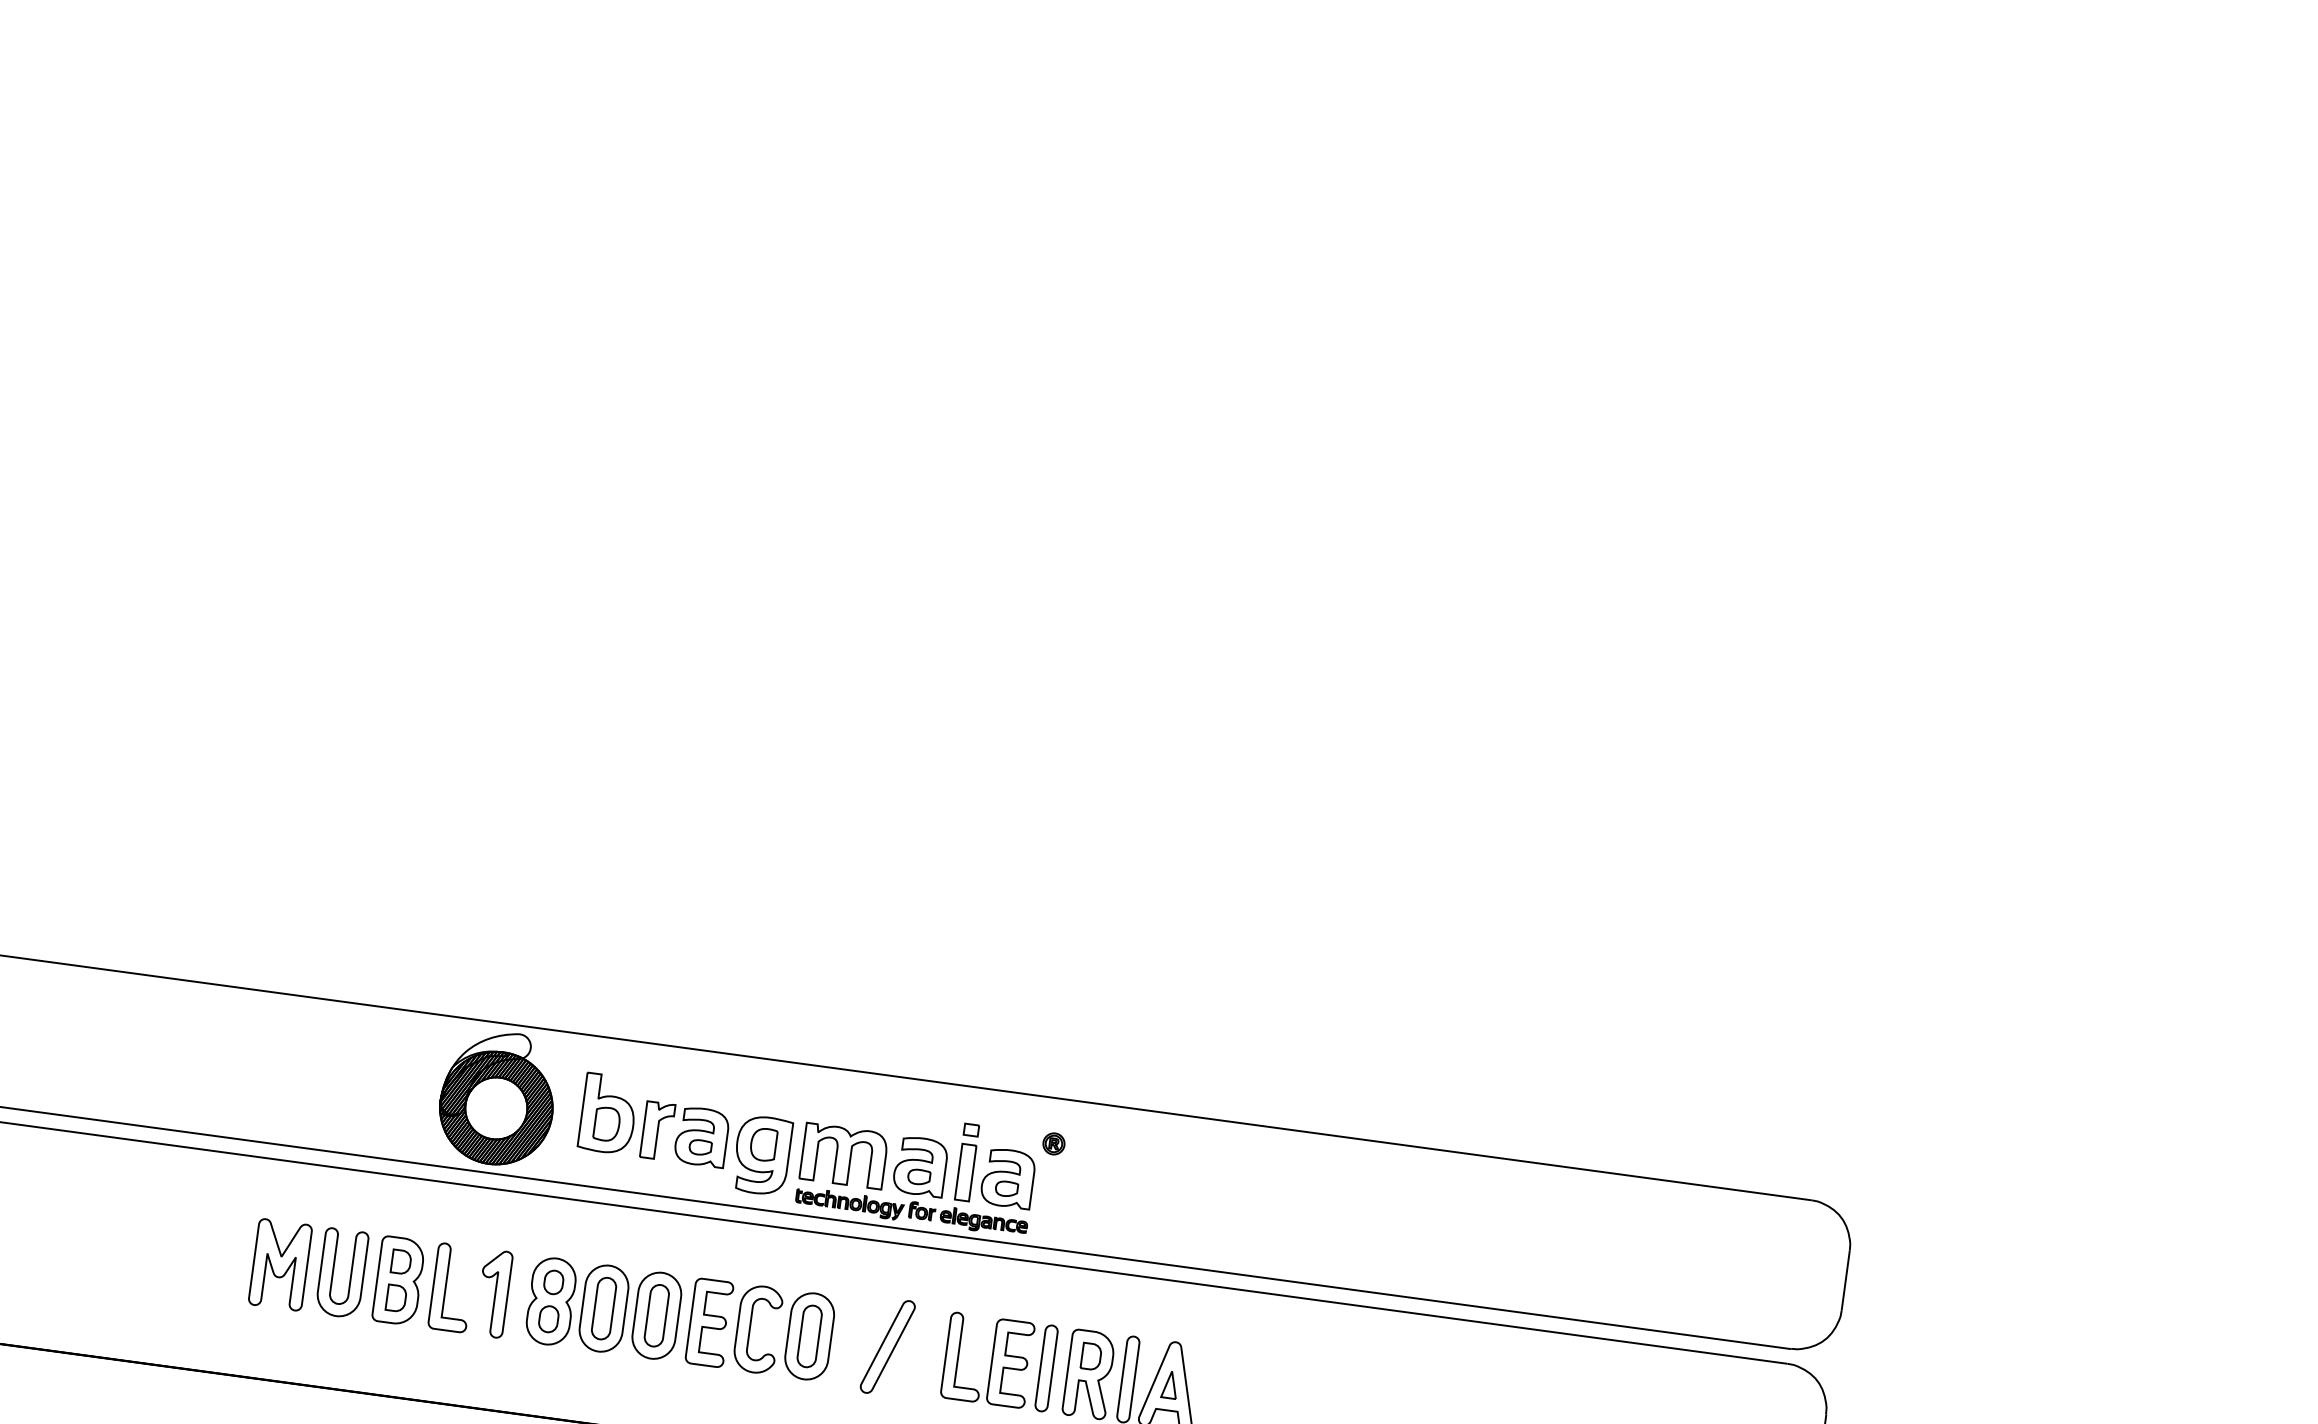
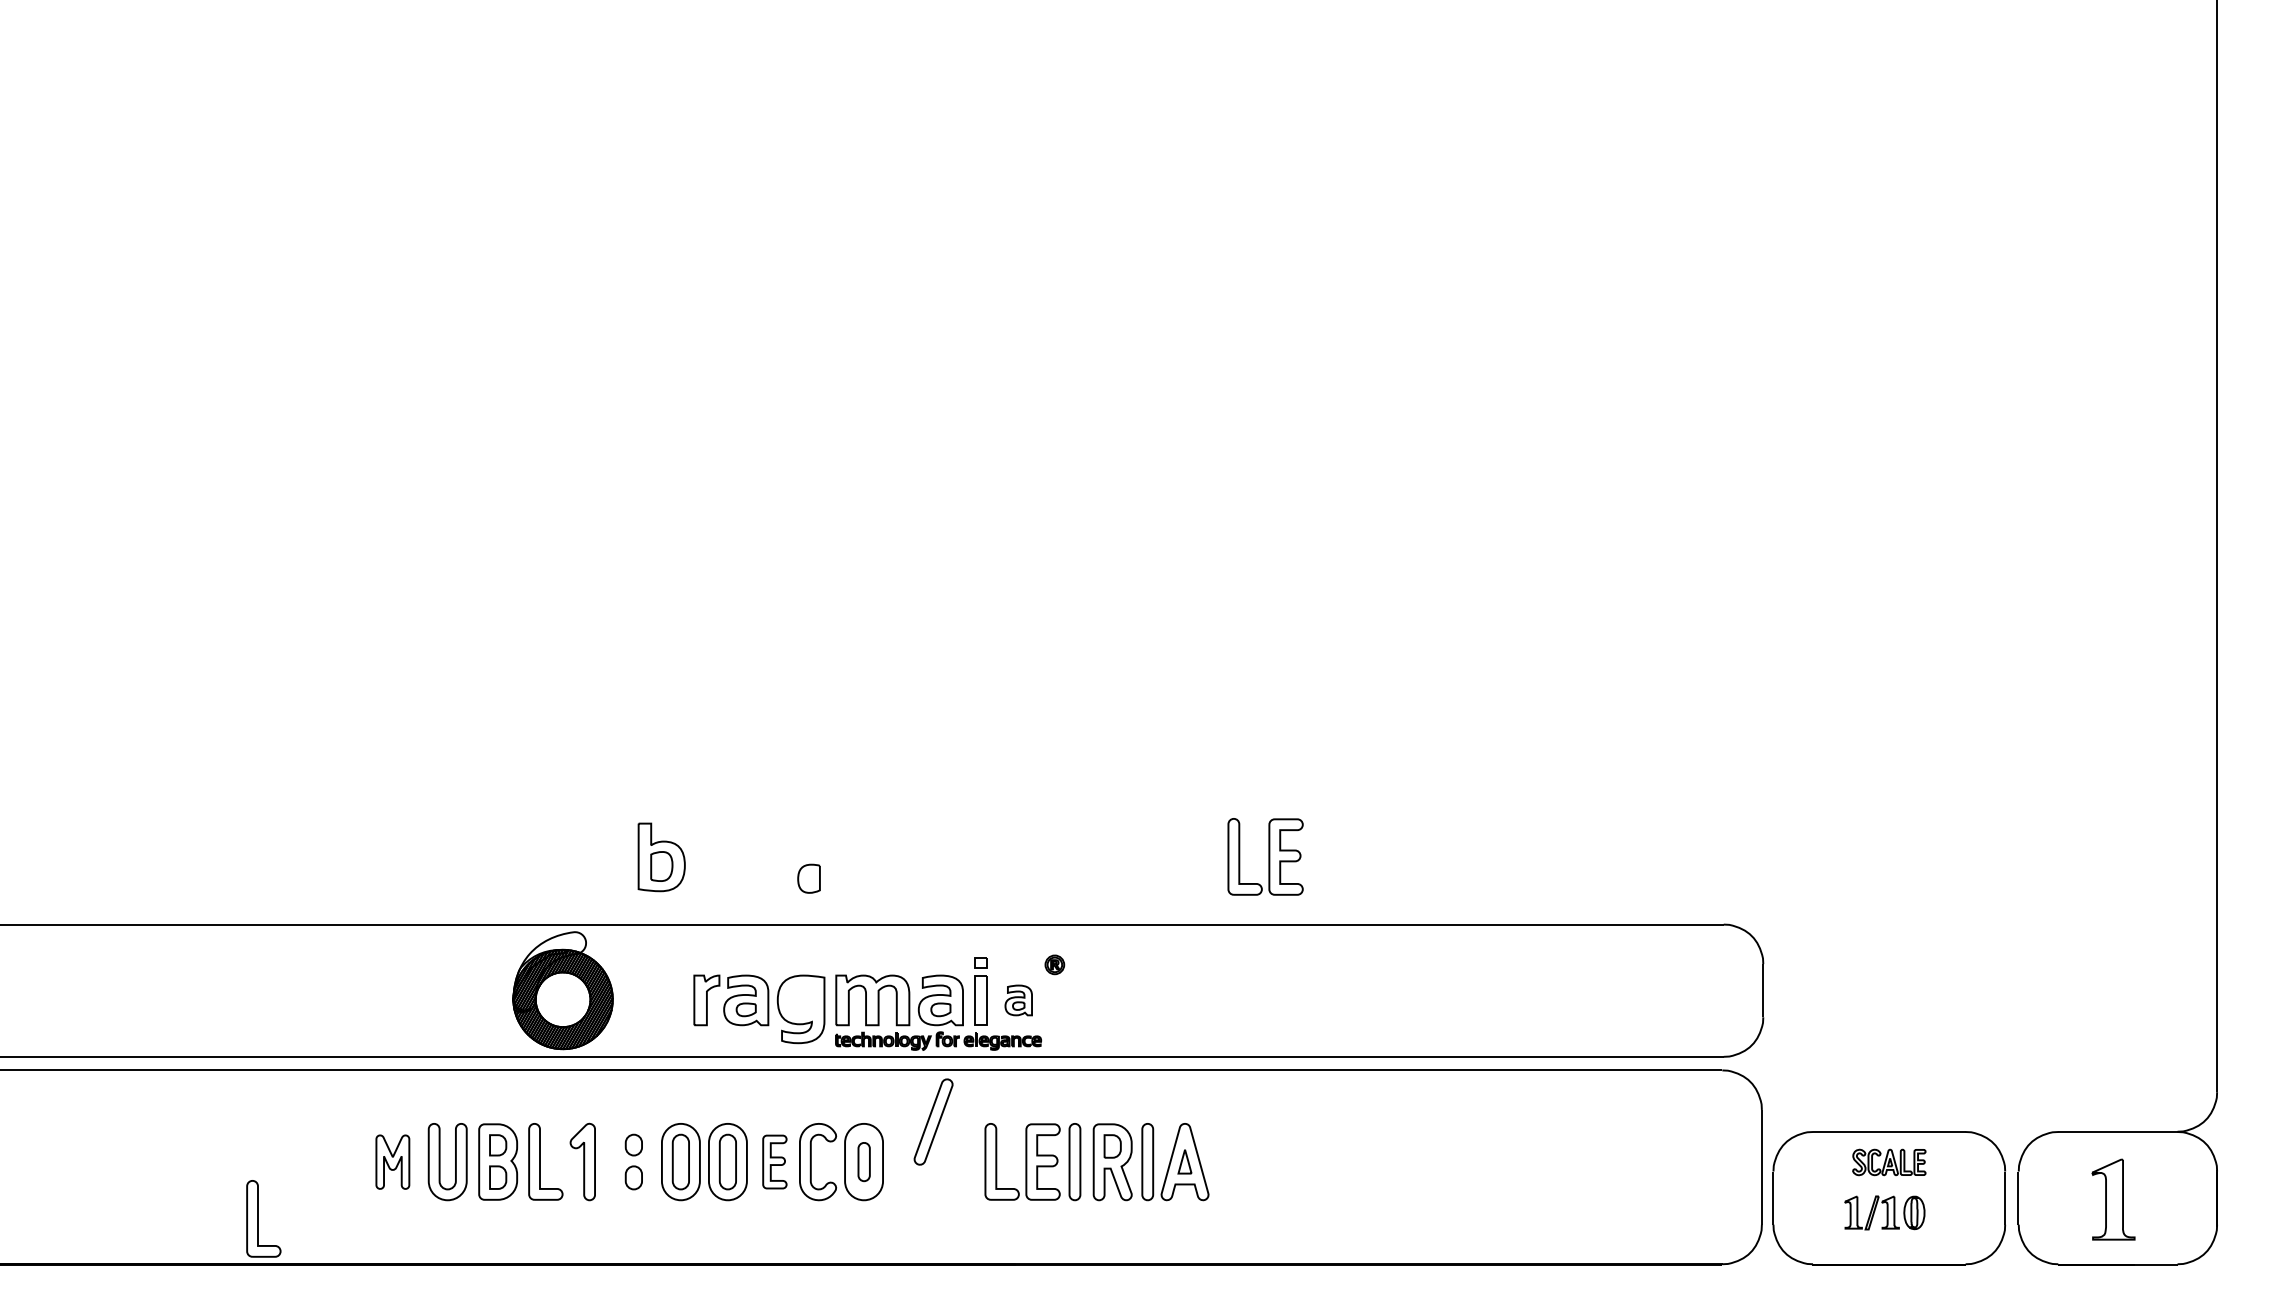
part: (1307, 1054) -> (1265, 856), added
part: (608, 1114) -> (661, 857), moved
part: (763, 1144) -> (808, 878), moved
part: (1007, 1178) -> (1018, 1000), size x0.6
part: (279, 1265) -> (392, 1162), size x0.7
part: (550, 1301) -> (633, 1162), removed
part: (126, 1308) -> (263, 1218), added
part: (709, 1322) -> (774, 1161), size x0.7
part: (810, 1335) -> (864, 1161), size x0.7
part: (887, 1346) -> (933, 1121), moved

